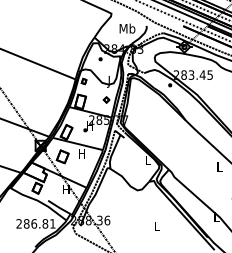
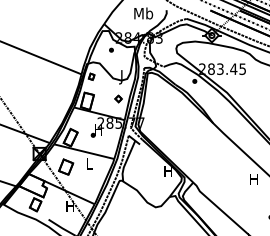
text: (81, 153) -> (88, 163), H -> L
text: (147, 160) -> (167, 171), L -> H
text: (219, 166) -> (253, 178), L -> H

